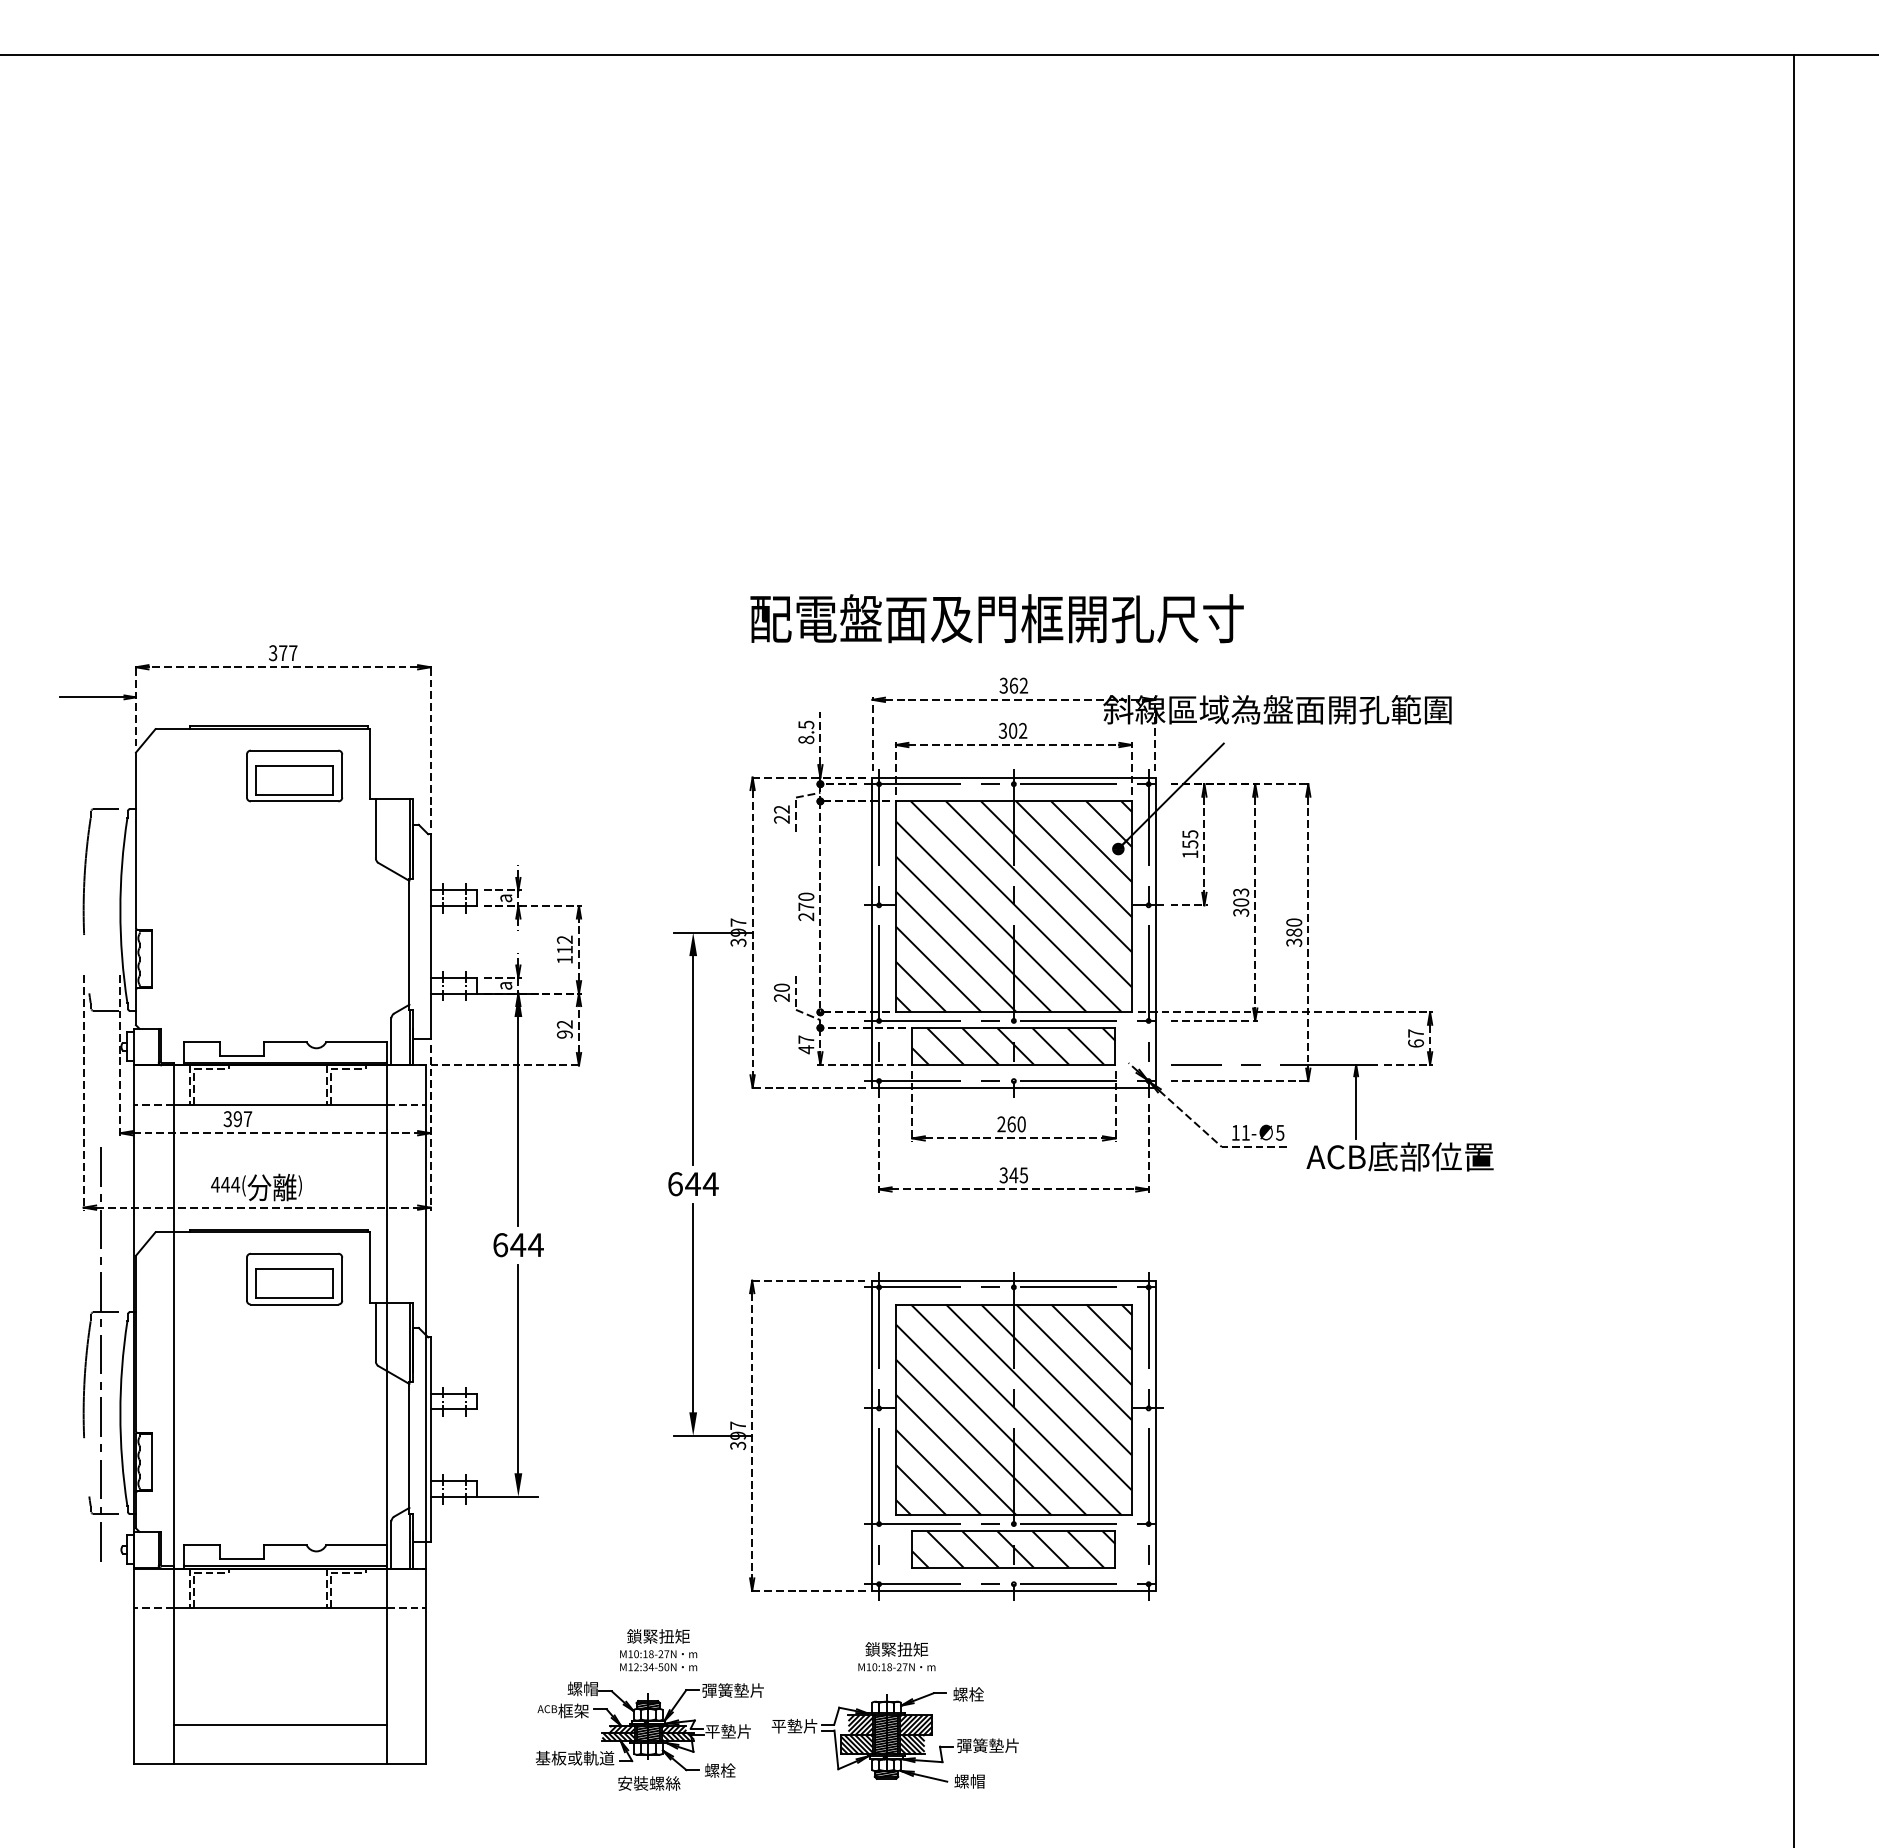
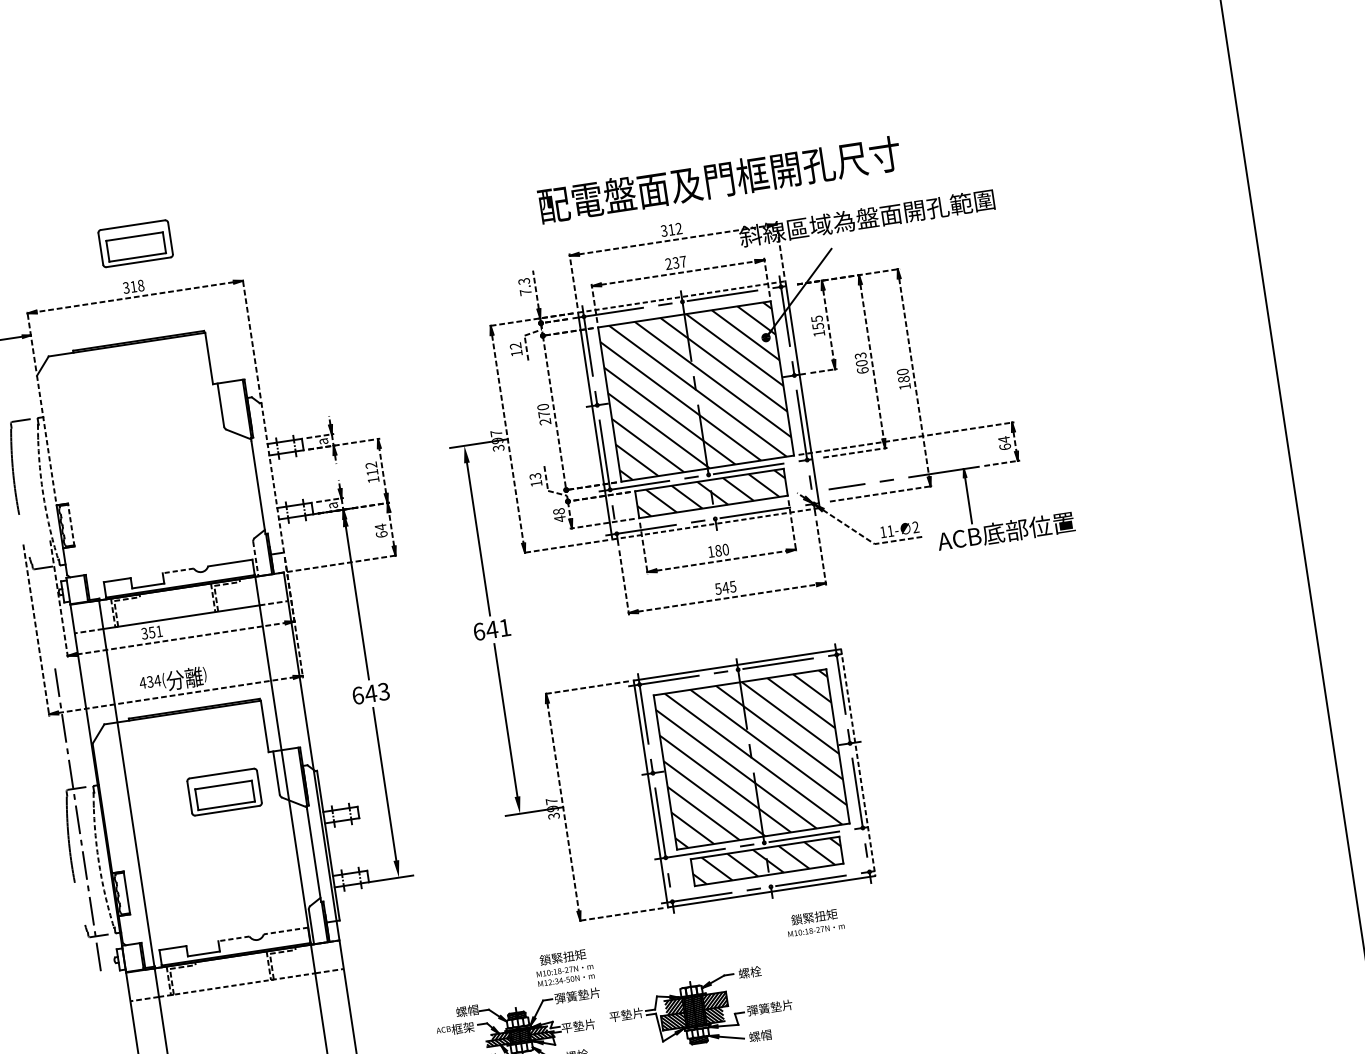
text: (996, 618) -> (719, 179), moved
text: (288, 653) -> (137, 286), 377 -> 318
text: (1014, 685) -> (672, 229), 362 -> 312
text: (1012, 730) -> (675, 262), 302 -> 237
text: (806, 732) -> (525, 286), 8.5 -> 7.3
part: (294, 775) -> (135, 243), moved
line: (1014, 777) -> (682, 296), solid -> dashed
text: (781, 819) -> (516, 353), 22 -> 12
line: (136, 840) -> (47, 440), solid -> dashed
arc: (120, 910) -> (43, 492), solid -> dashed
text: (1241, 912) -> (863, 370), 303 -> 603
line: (430, 936) -> (272, 477), solid -> dashed
text: (1294, 942) -> (905, 386), 380 -> 180
line: (151, 958) -> (71, 524), solid -> dashed
text: (781, 992) -> (535, 479), 20 -> 13
text: (564, 1029) -> (380, 530), 92 -> 64
text: (1415, 1033) -> (1003, 439), 67 -> 64
text: (806, 1039) -> (559, 511), 47 -> 48
line: (391, 1041) -> (255, 558), solid -> dashed
line: (284, 1042) -> (177, 571), solid -> dashed
line: (1014, 1087) -> (716, 523), solid -> dashed
text: (242, 1118) -> (155, 631), 397 -> 351
text: (1006, 1124) -> (714, 551), 260 -> 180
text: (1280, 1132) -> (915, 527), 5 -> 2
text: (1003, 1174) -> (718, 588), 345 -> 545
text: (710, 1183) -> (504, 627), 644 -> 641
text: (225, 1184) -> (150, 681), 444( -> 434(
text: (535, 1245) -> (383, 692), 644 -> 643
part: (294, 1278) -> (224, 791), moved
arc: (120, 1413) -> (98, 860), solid -> dashed
line: (1155, 1436) -> (858, 763), solid -> dashed
line: (284, 1545) -> (233, 939), solid -> dashed
line: (356, 1545) -> (285, 931), solid -> dashed
line: (280, 1607) -> (237, 984), solid -> dashed
text: (658, 1650) -> (564, 967), moved
text: (896, 1656) -> (814, 922), moved

